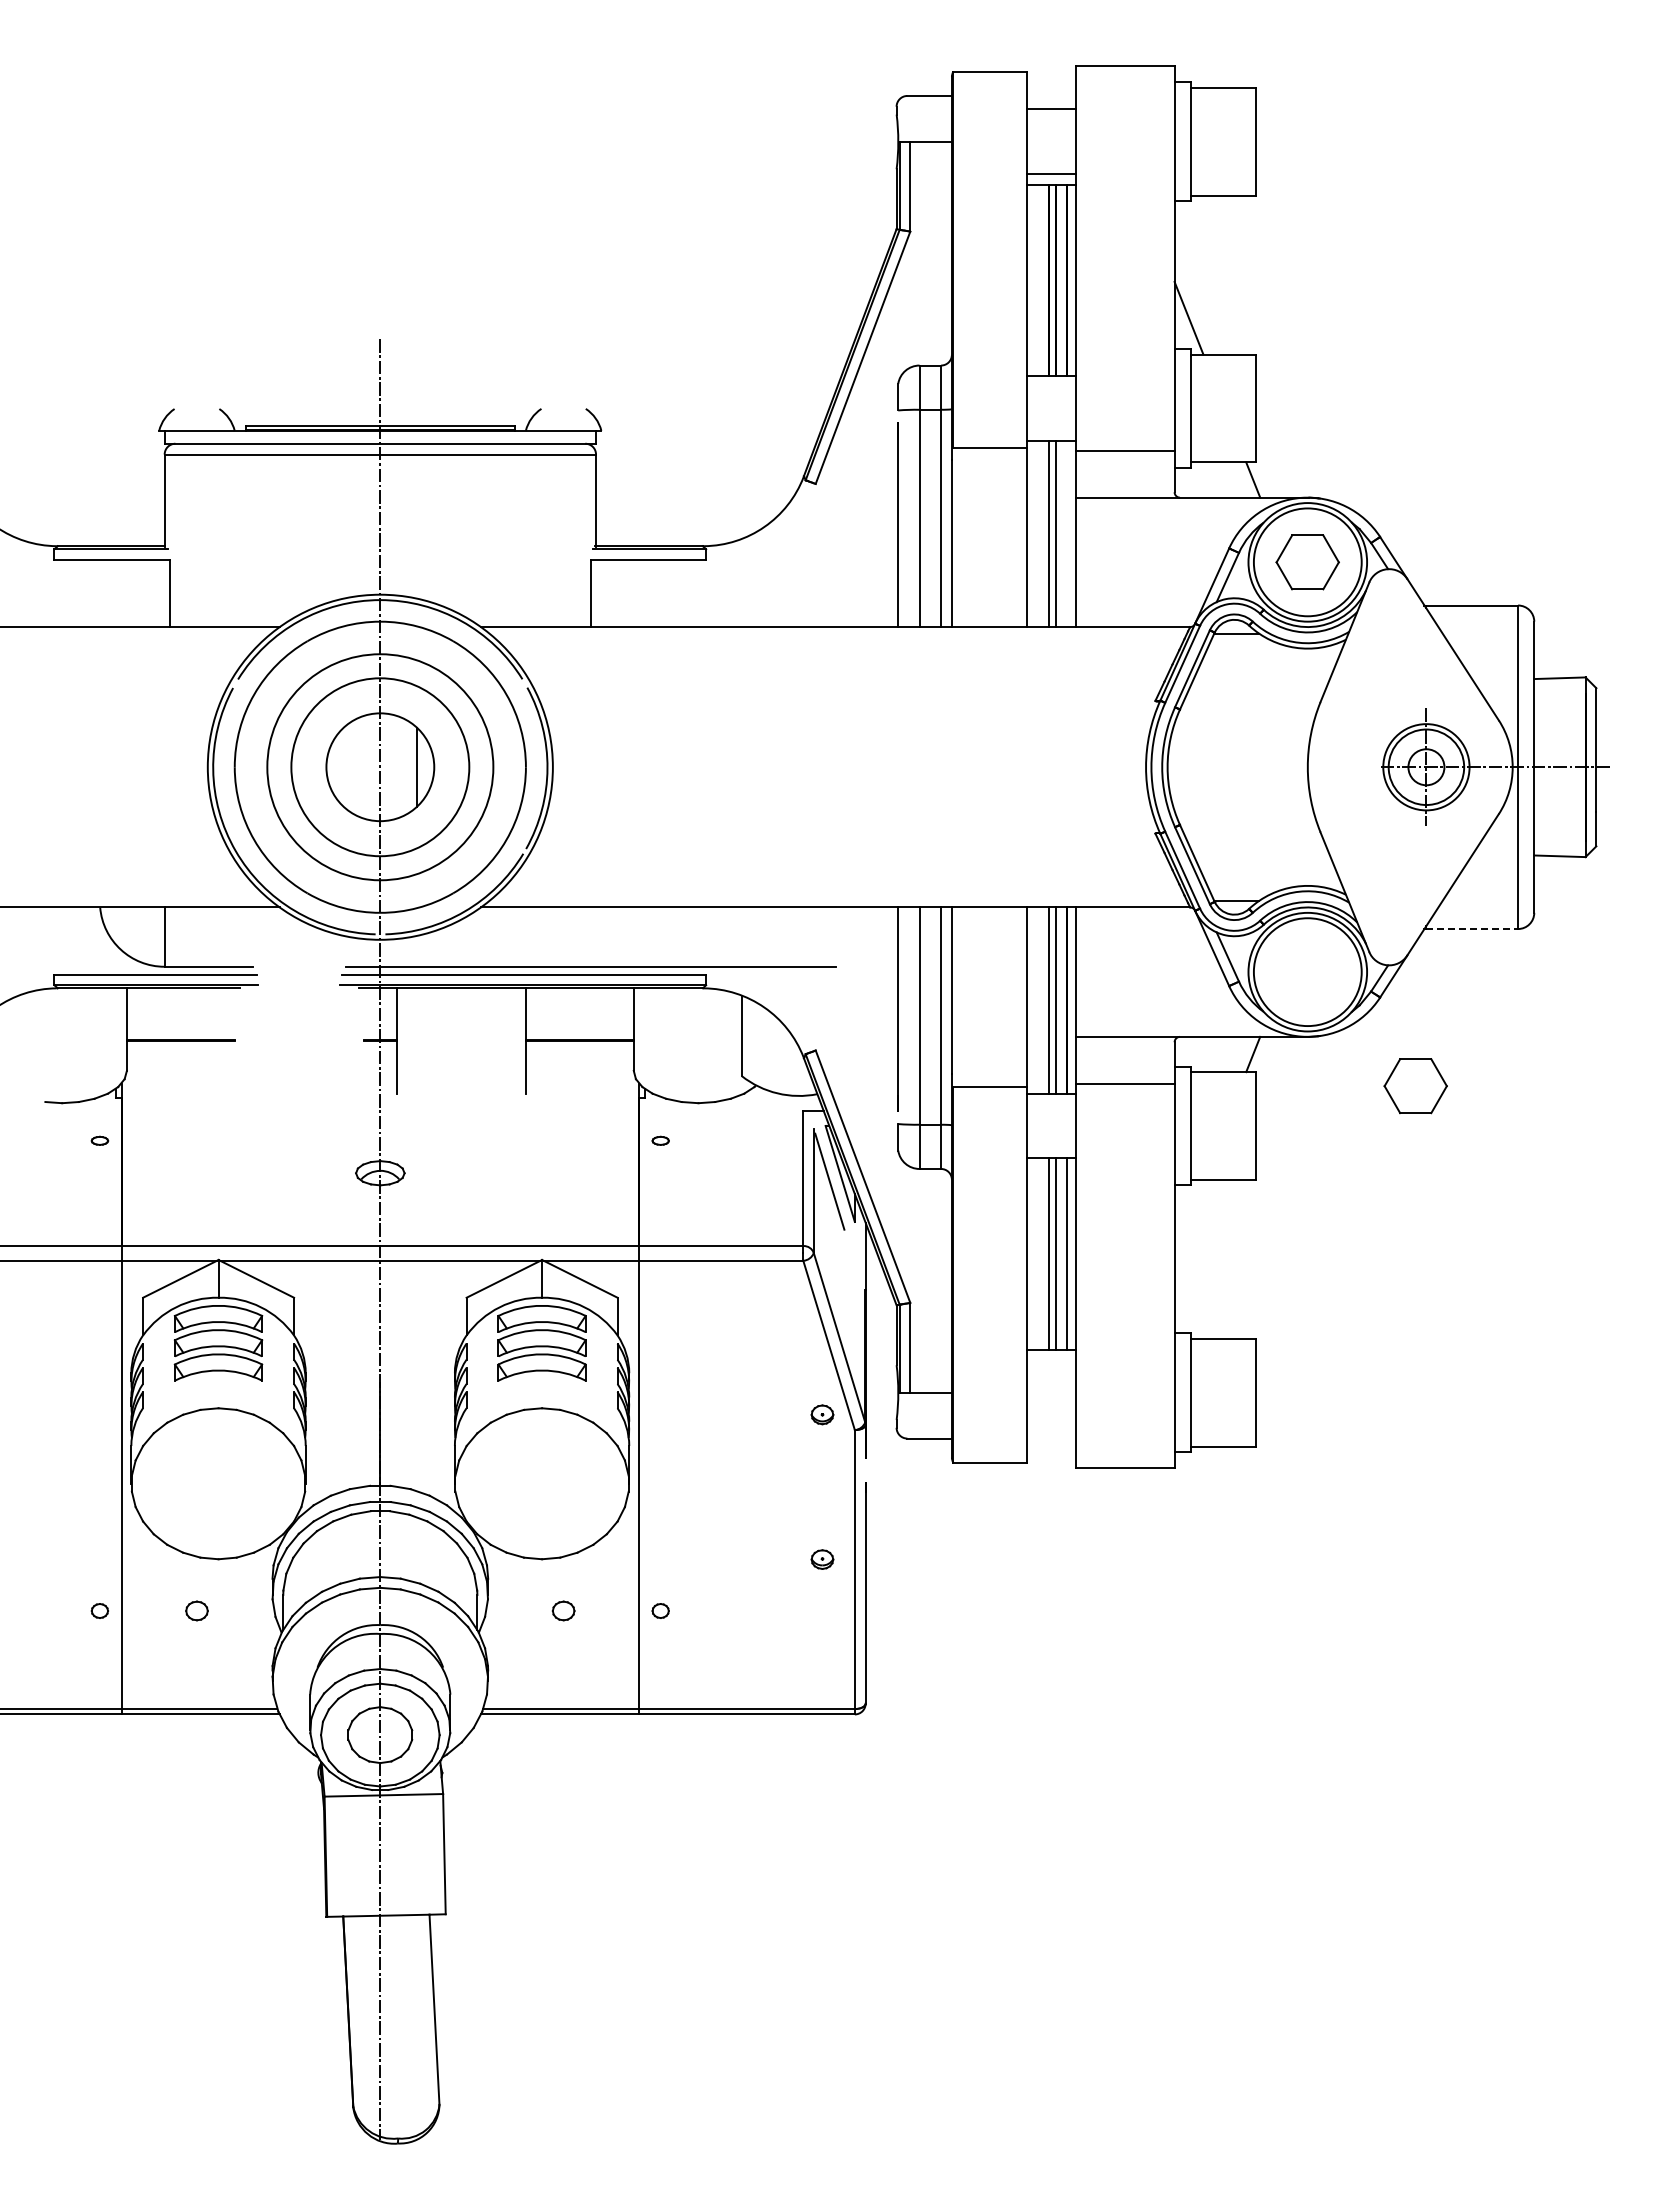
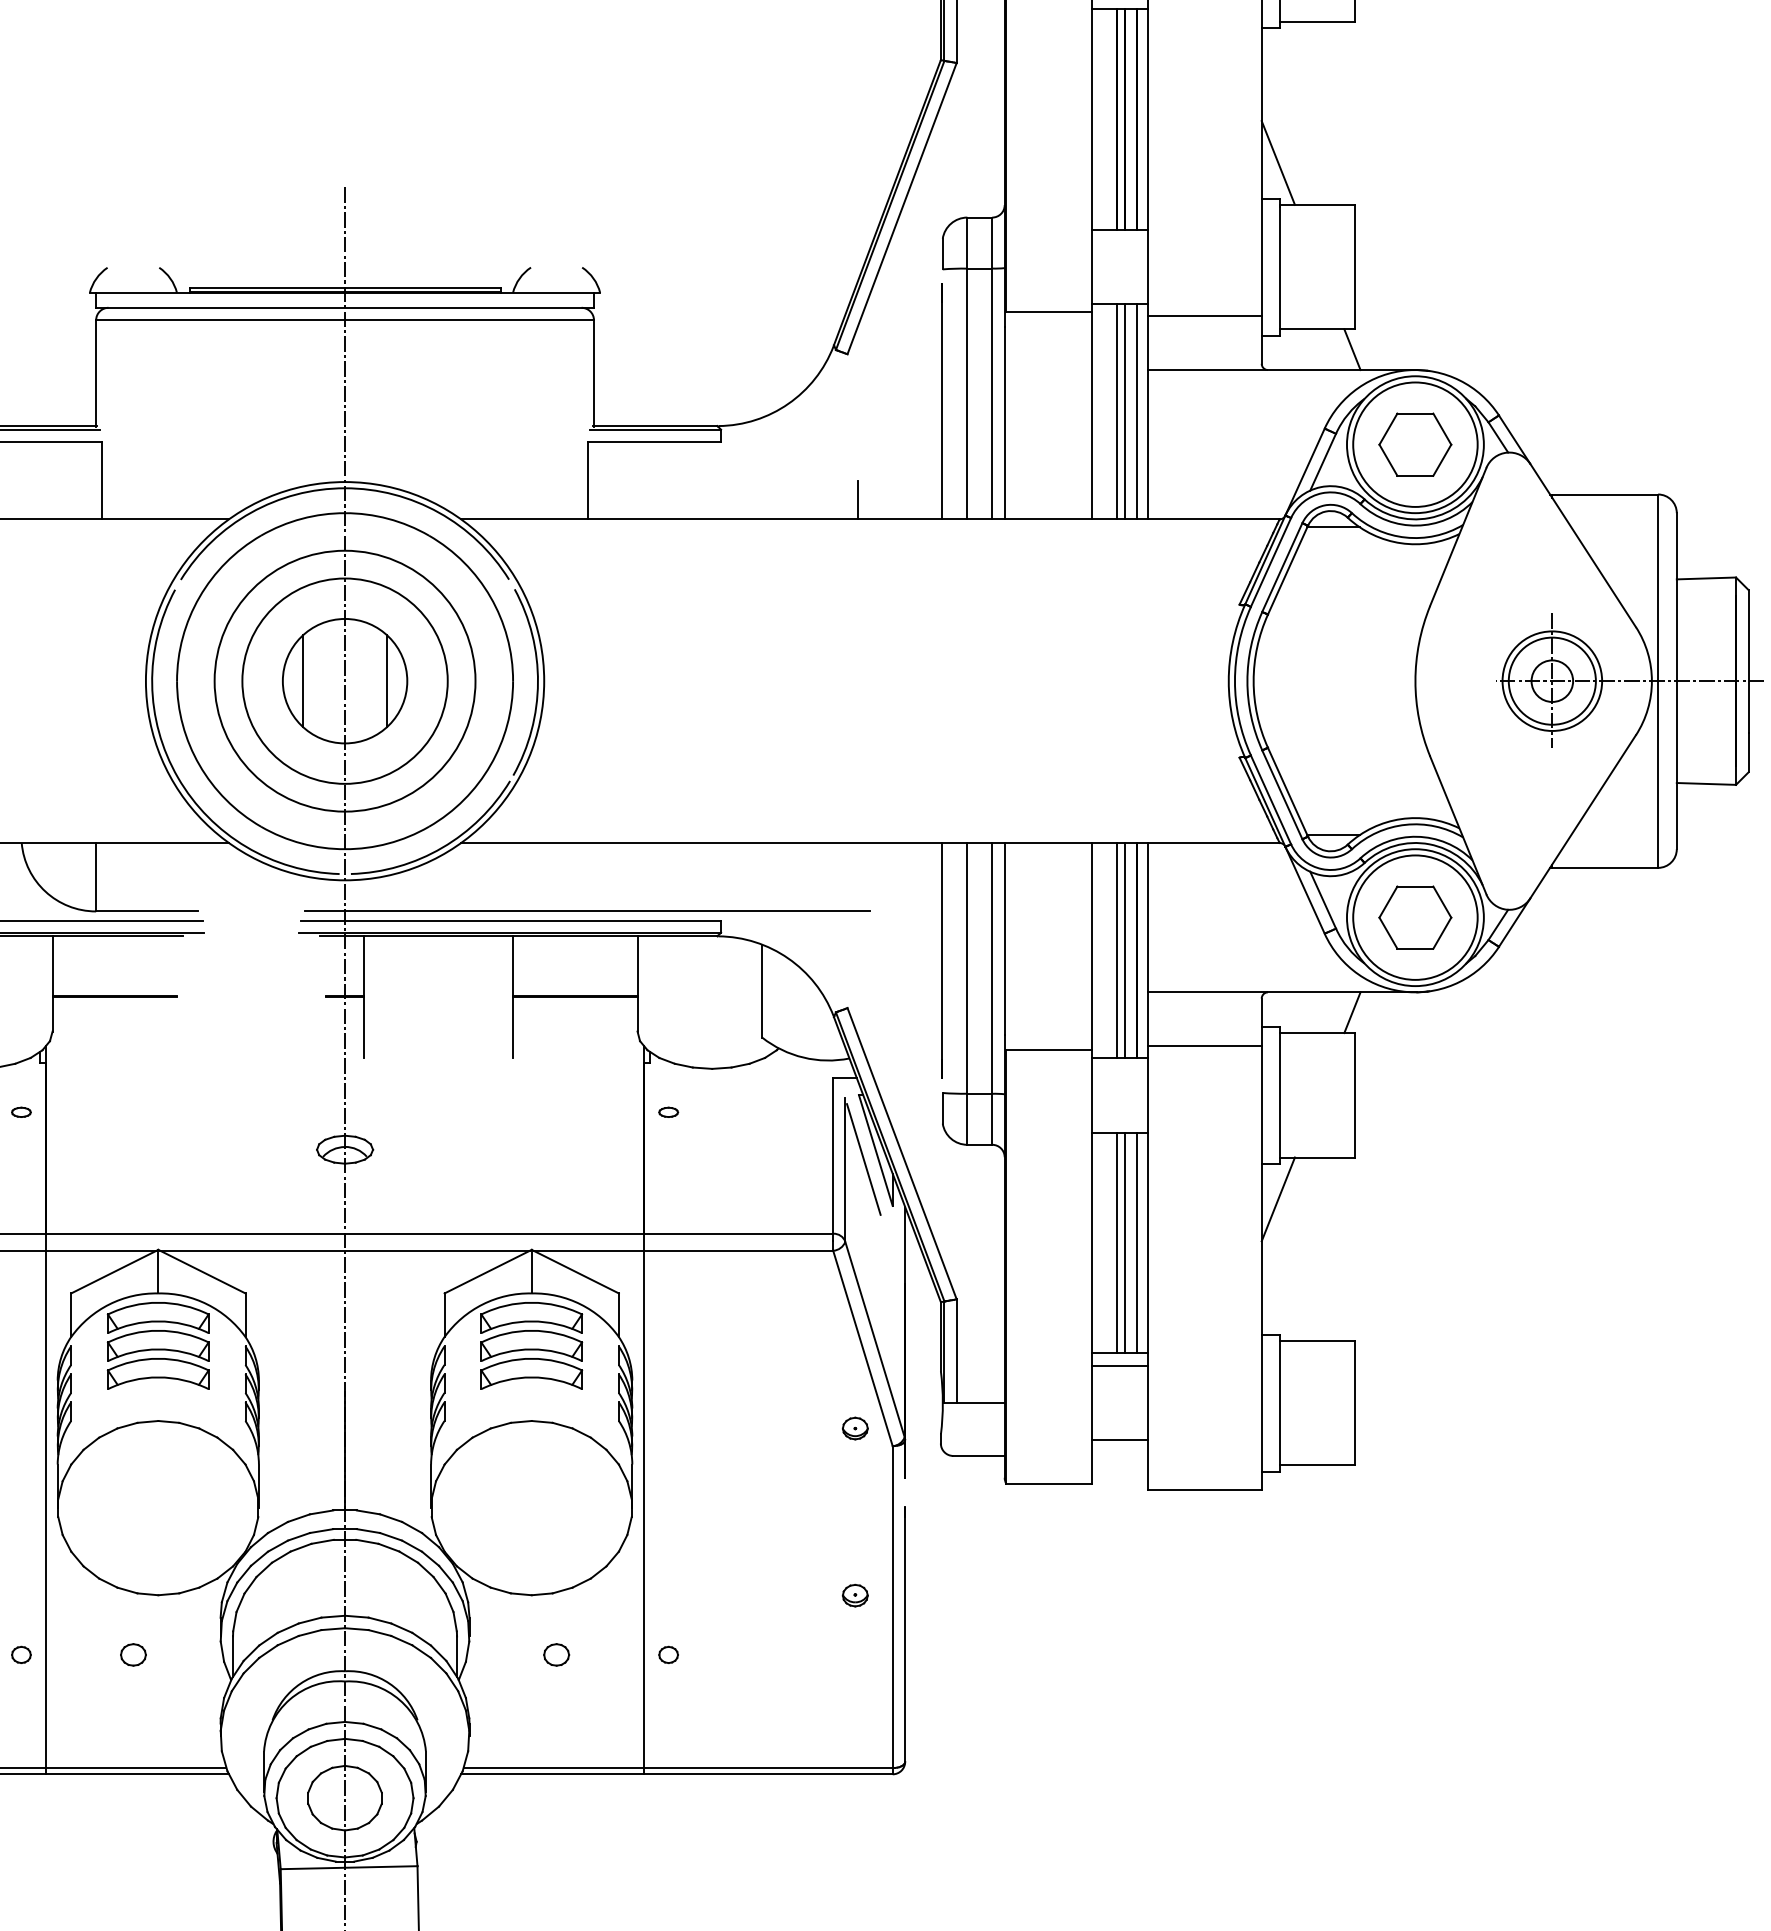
line: (1066, 533) -> (1136, 411), added
line: (824, 610) -> (857, 500), added
line: (343, 766) -> (302, 680), added
line: (1472, 929) -> (1605, 868), dashed -> solid
part: (1415, 1086) -> (1415, 918), moved
line: (1188, 1215) -> (1277, 1198), added
line: (1051, 1360) -> (1119, 1365), added
line: (1051, 1425) -> (1119, 1440), added

